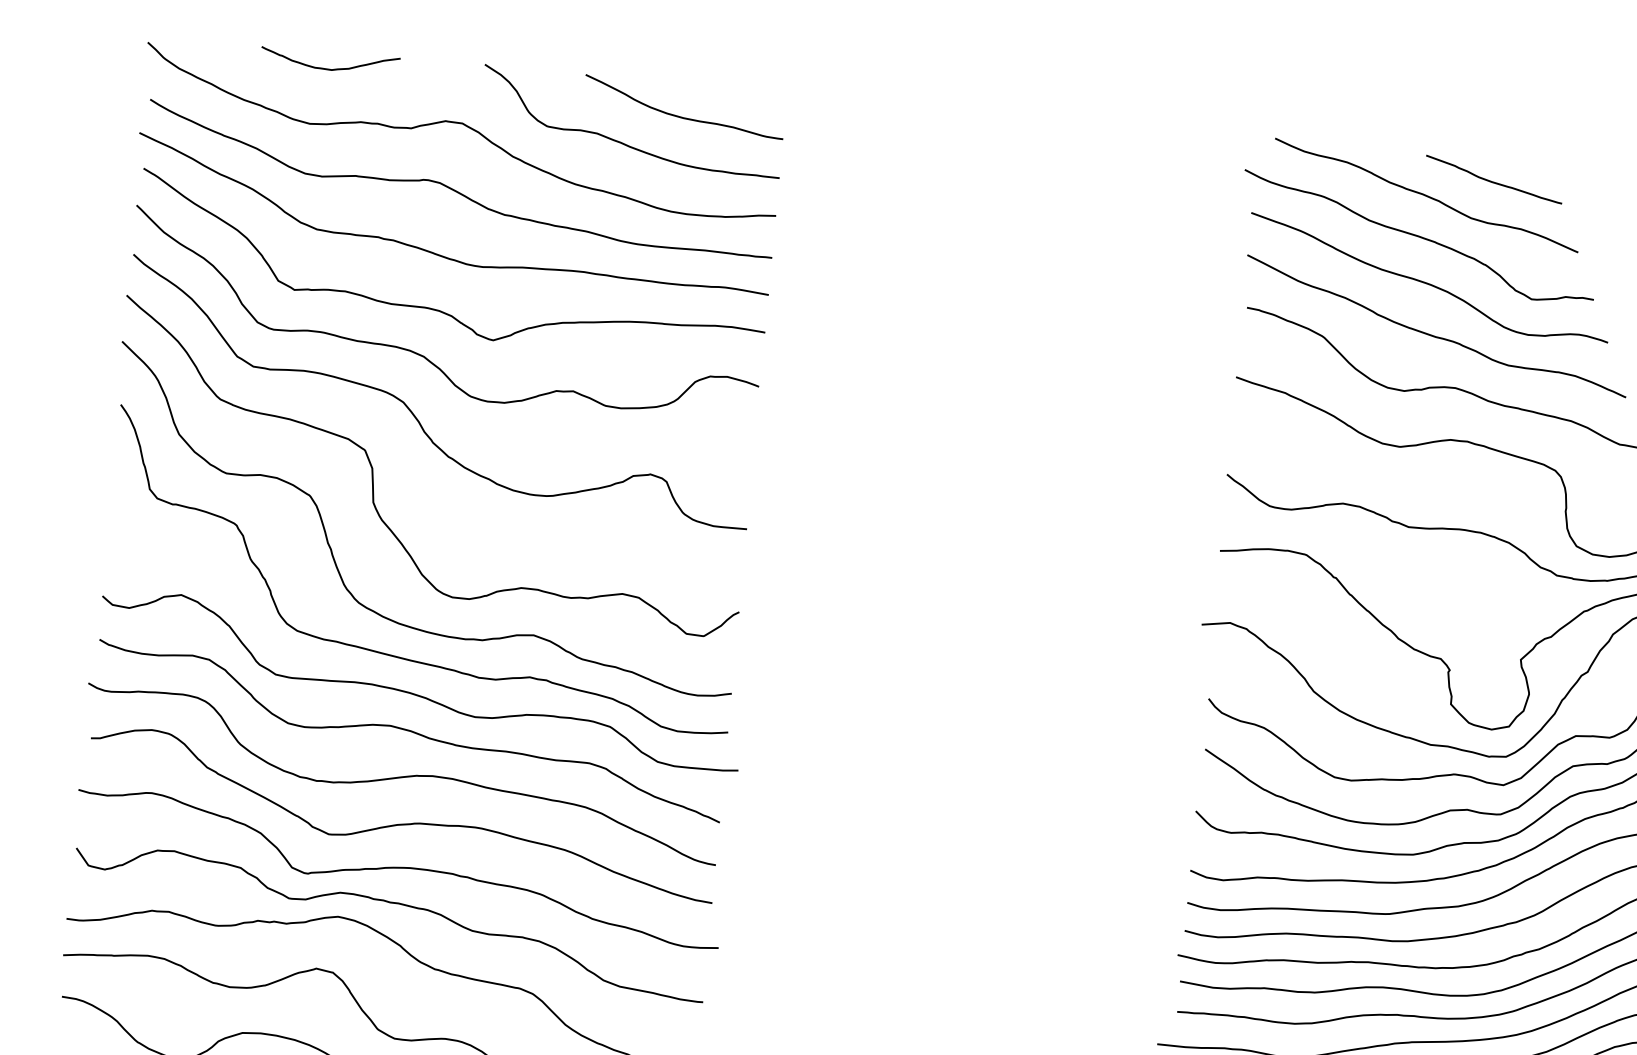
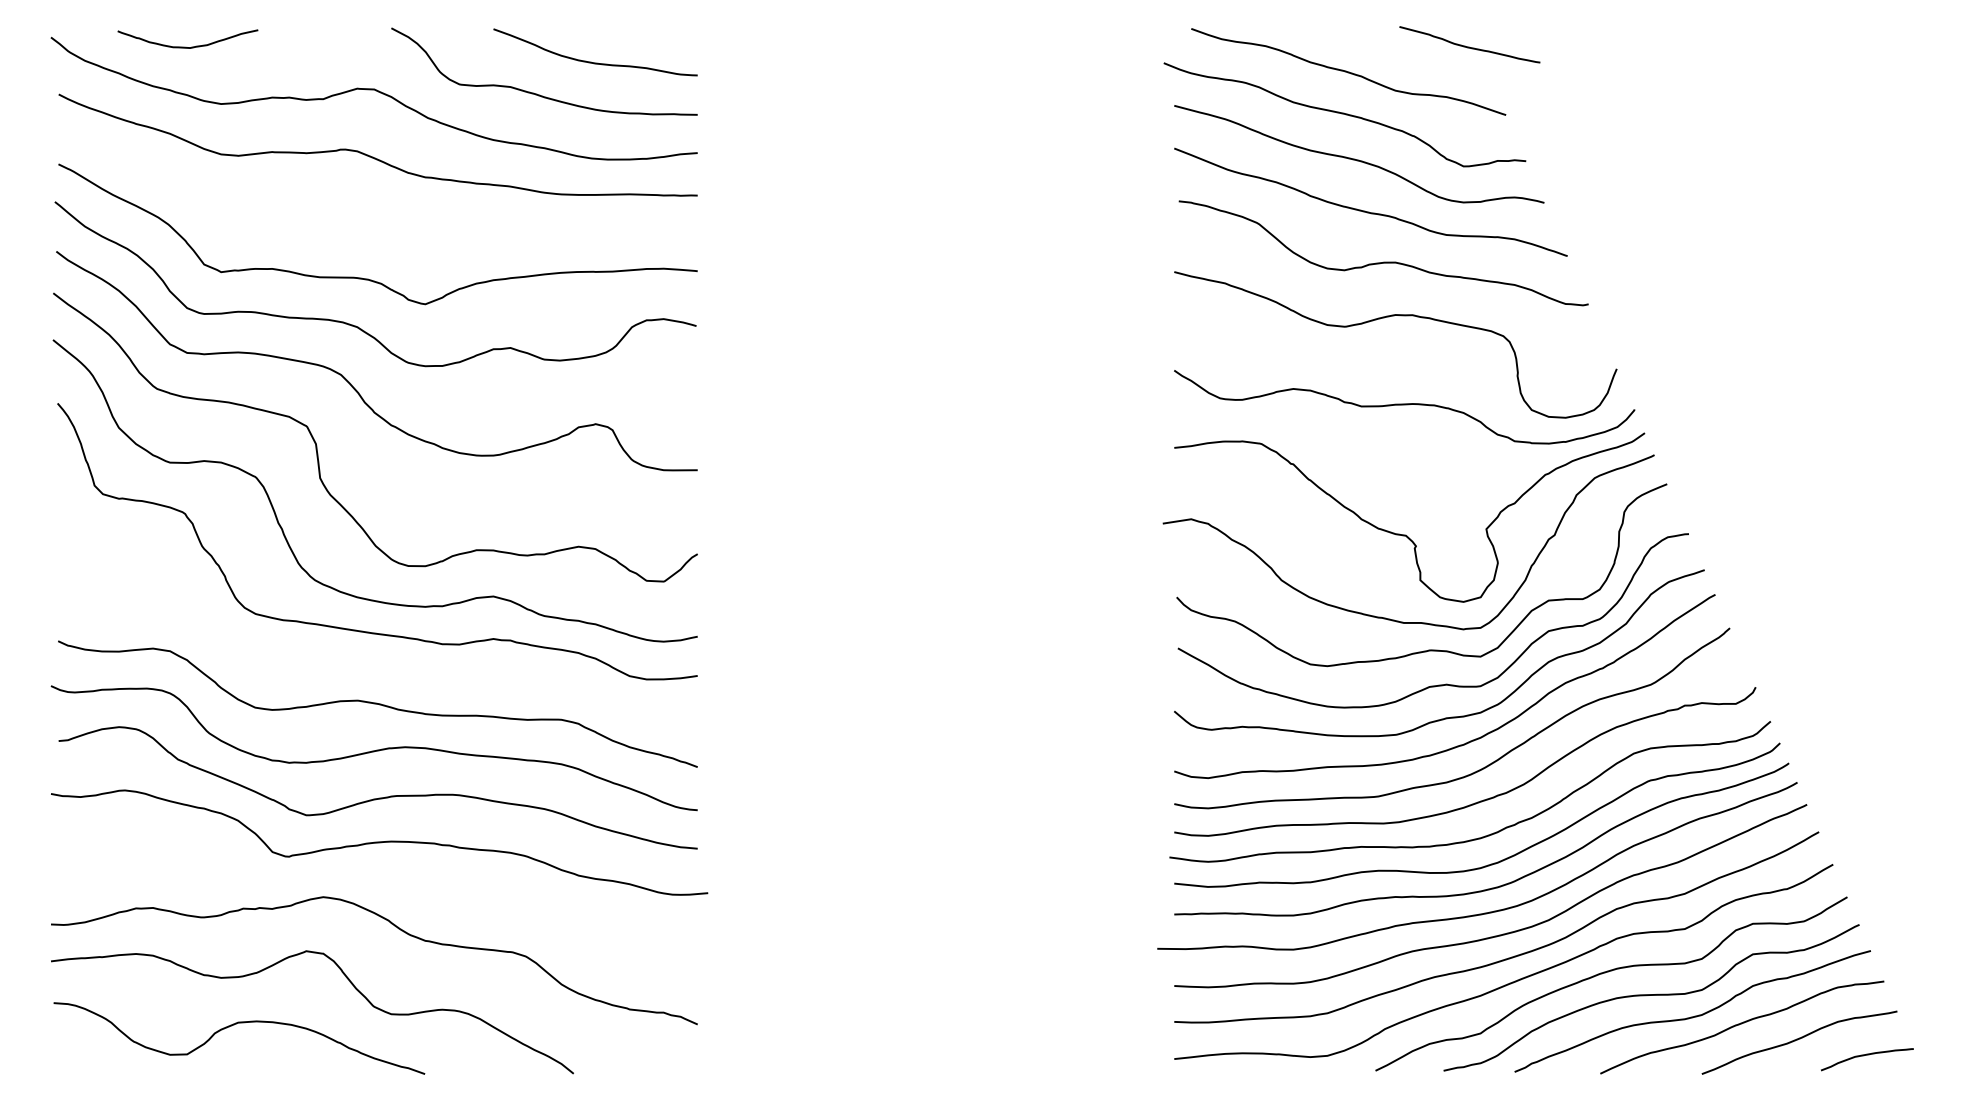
curve: (328, 68) -> (186, 46), moved
curve: (1493, 181) -> (1469, 46), moved
curve: (438, 253) -> (362, 222), removed
curve: (413, 692) -> (378, 665), removed
curve: (391, 903) -> (375, 878), removed

